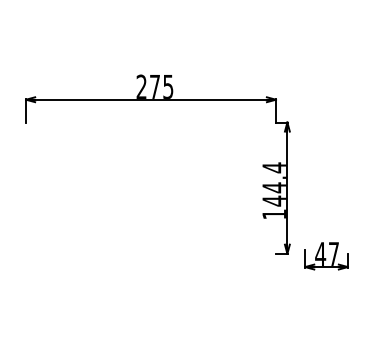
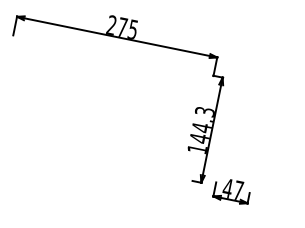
text: (273, 167) -> (204, 111), 144.4 -> 144.3

